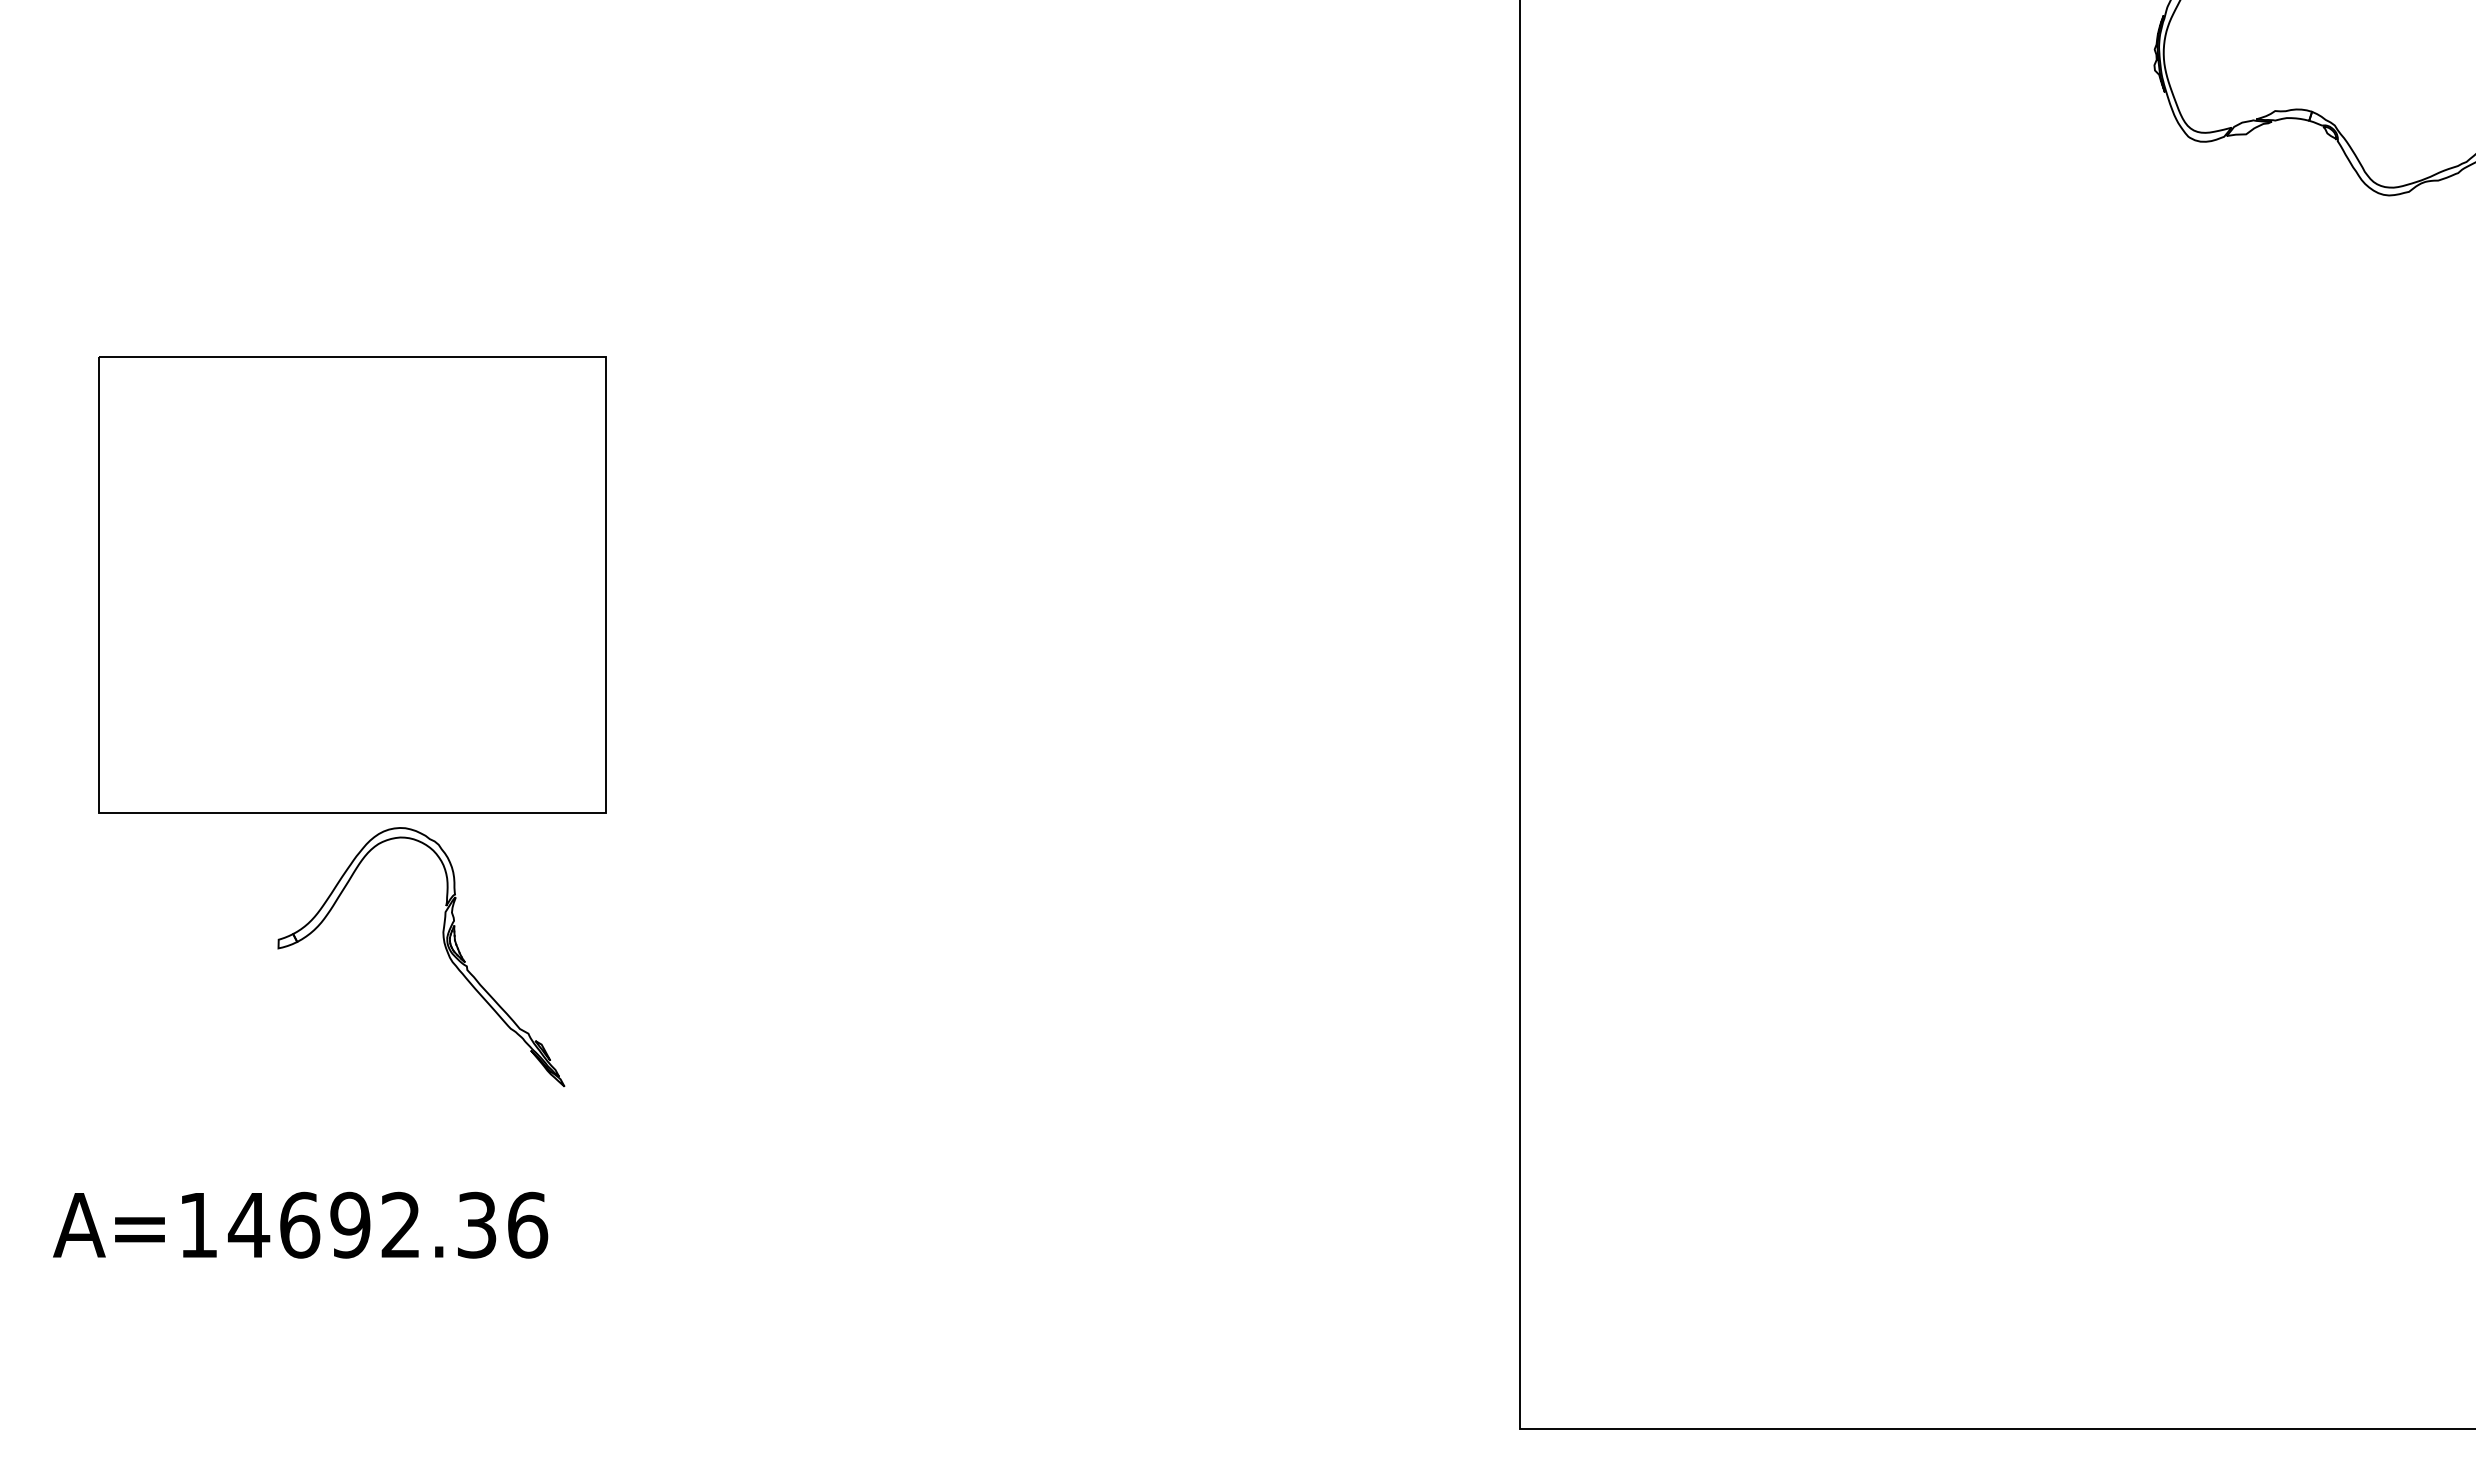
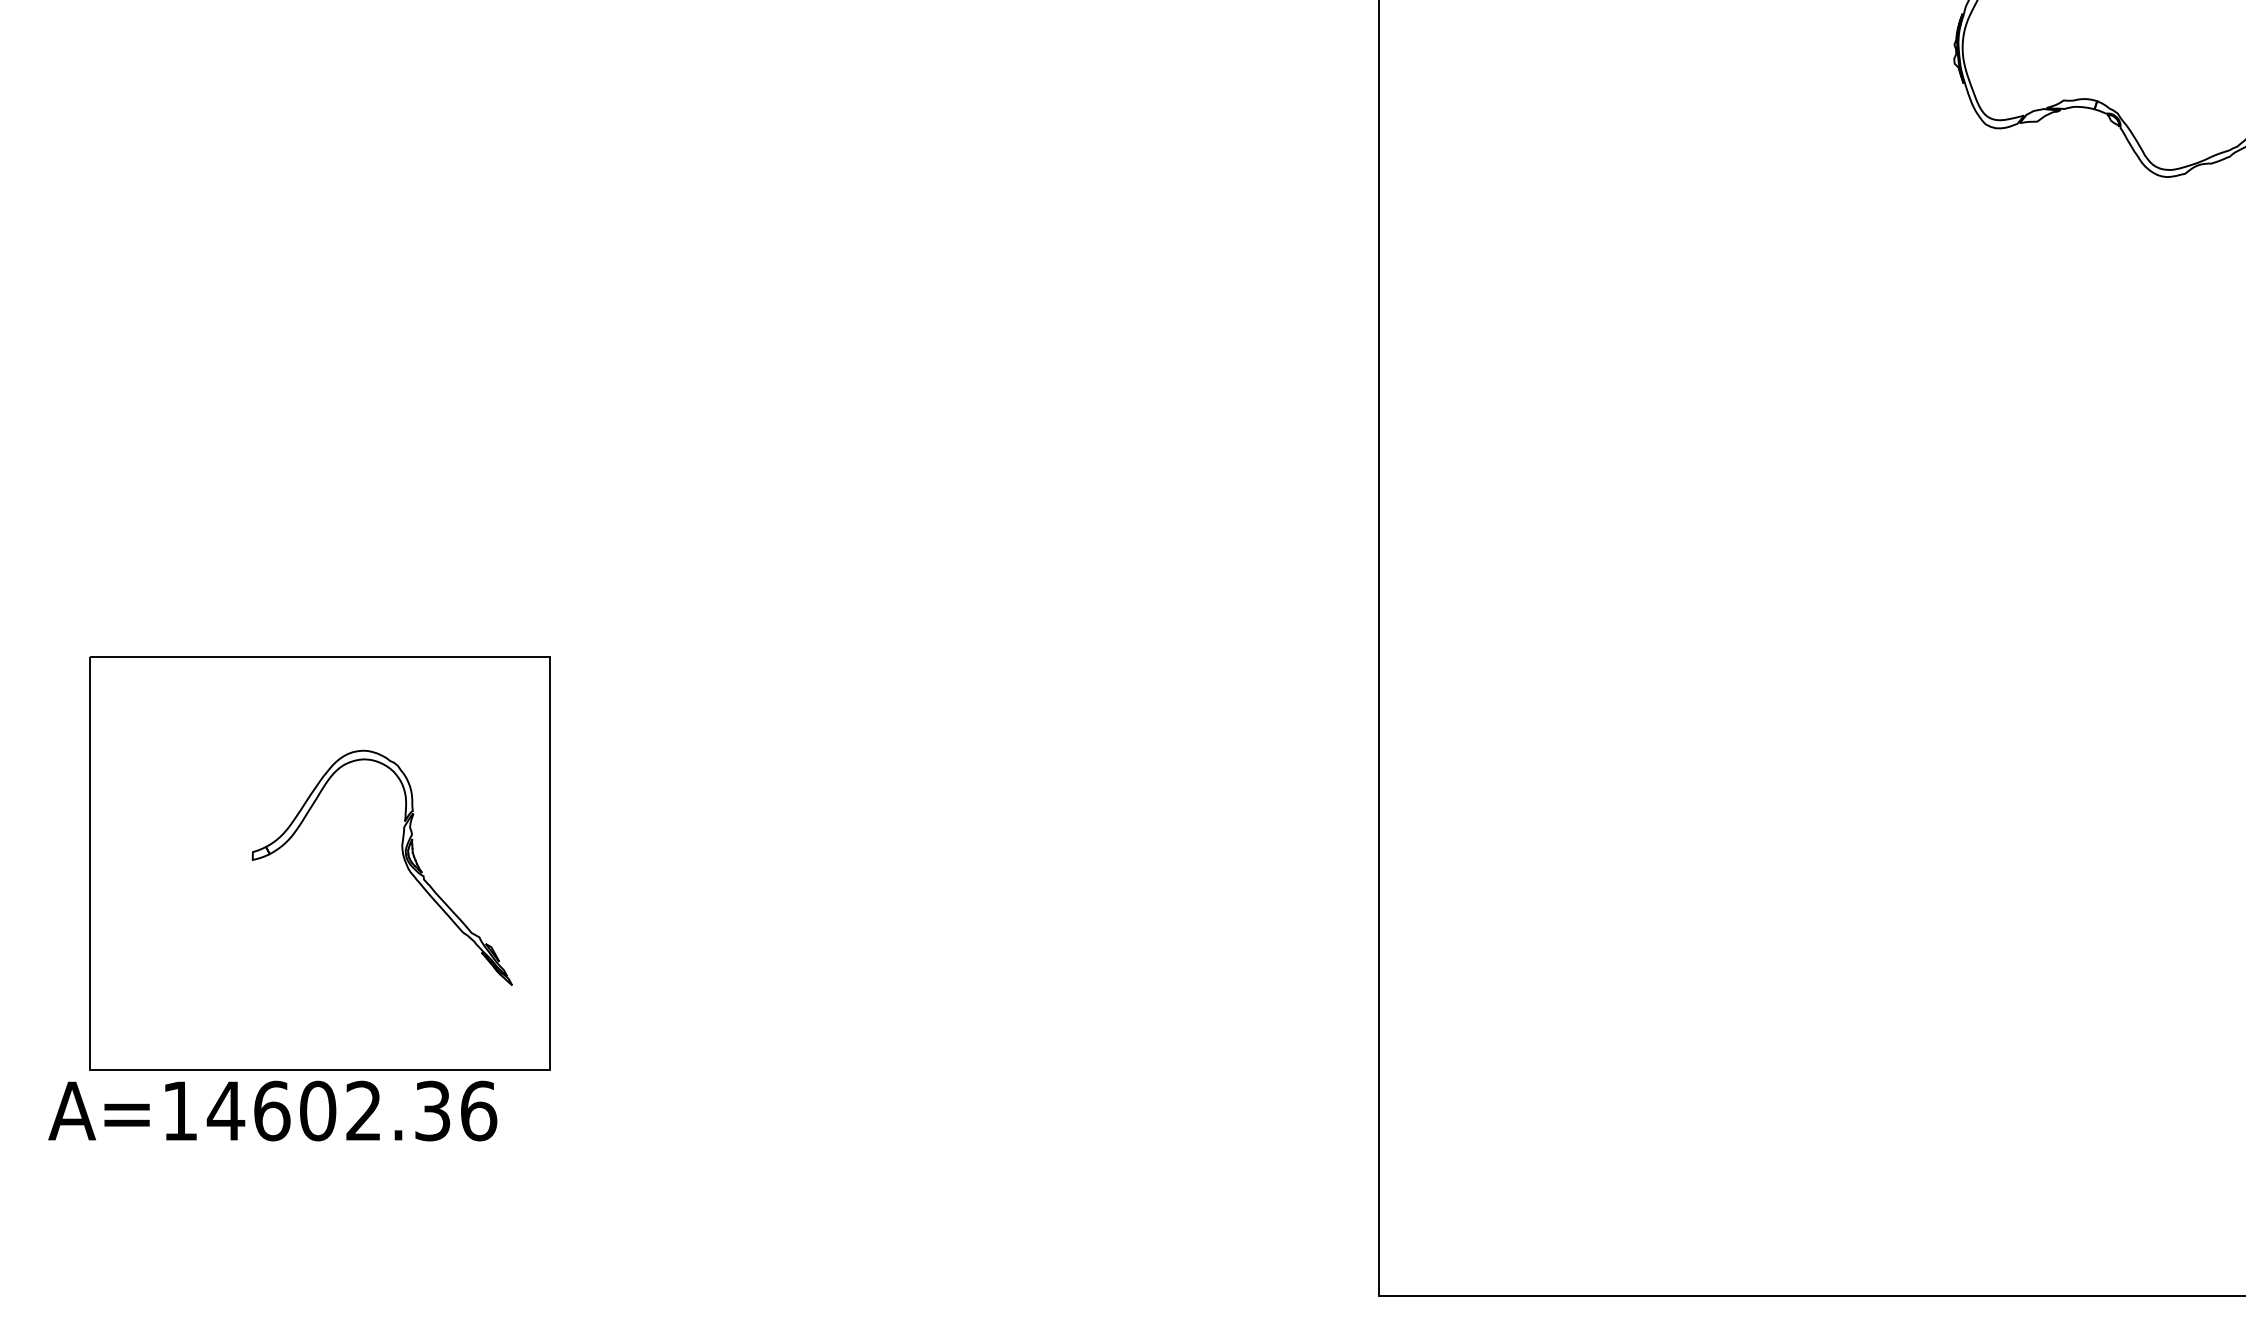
part: (352, 584) -> (319, 862), moved
text: (350, 1225) -> (318, 1111), A=14692.36 -> A=14602.36

